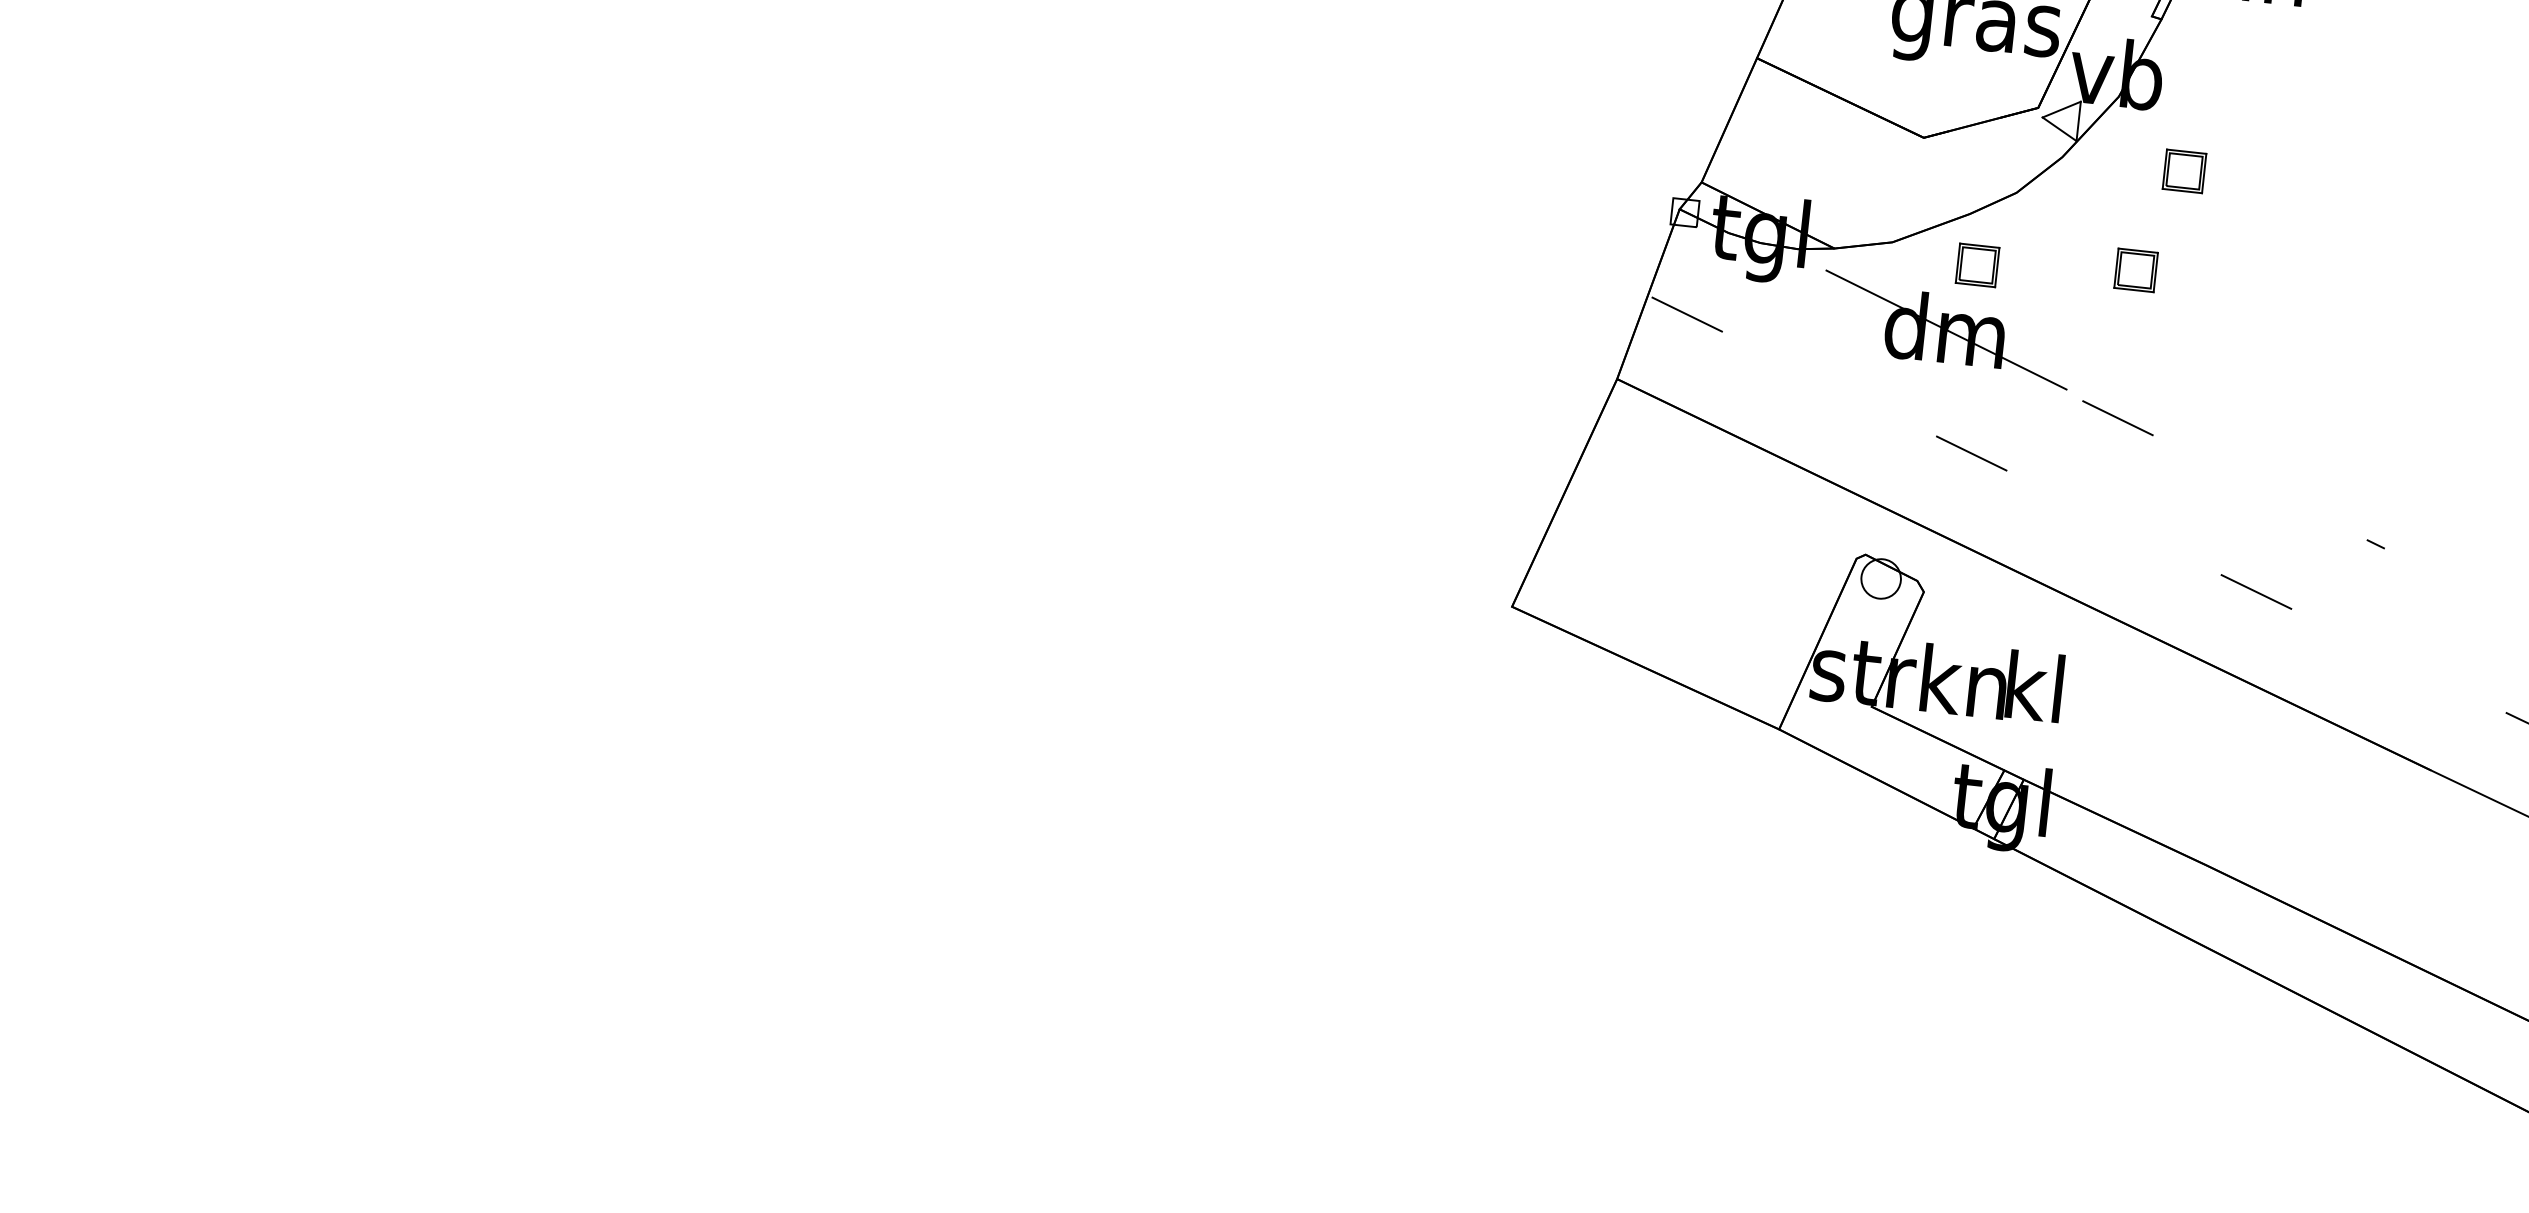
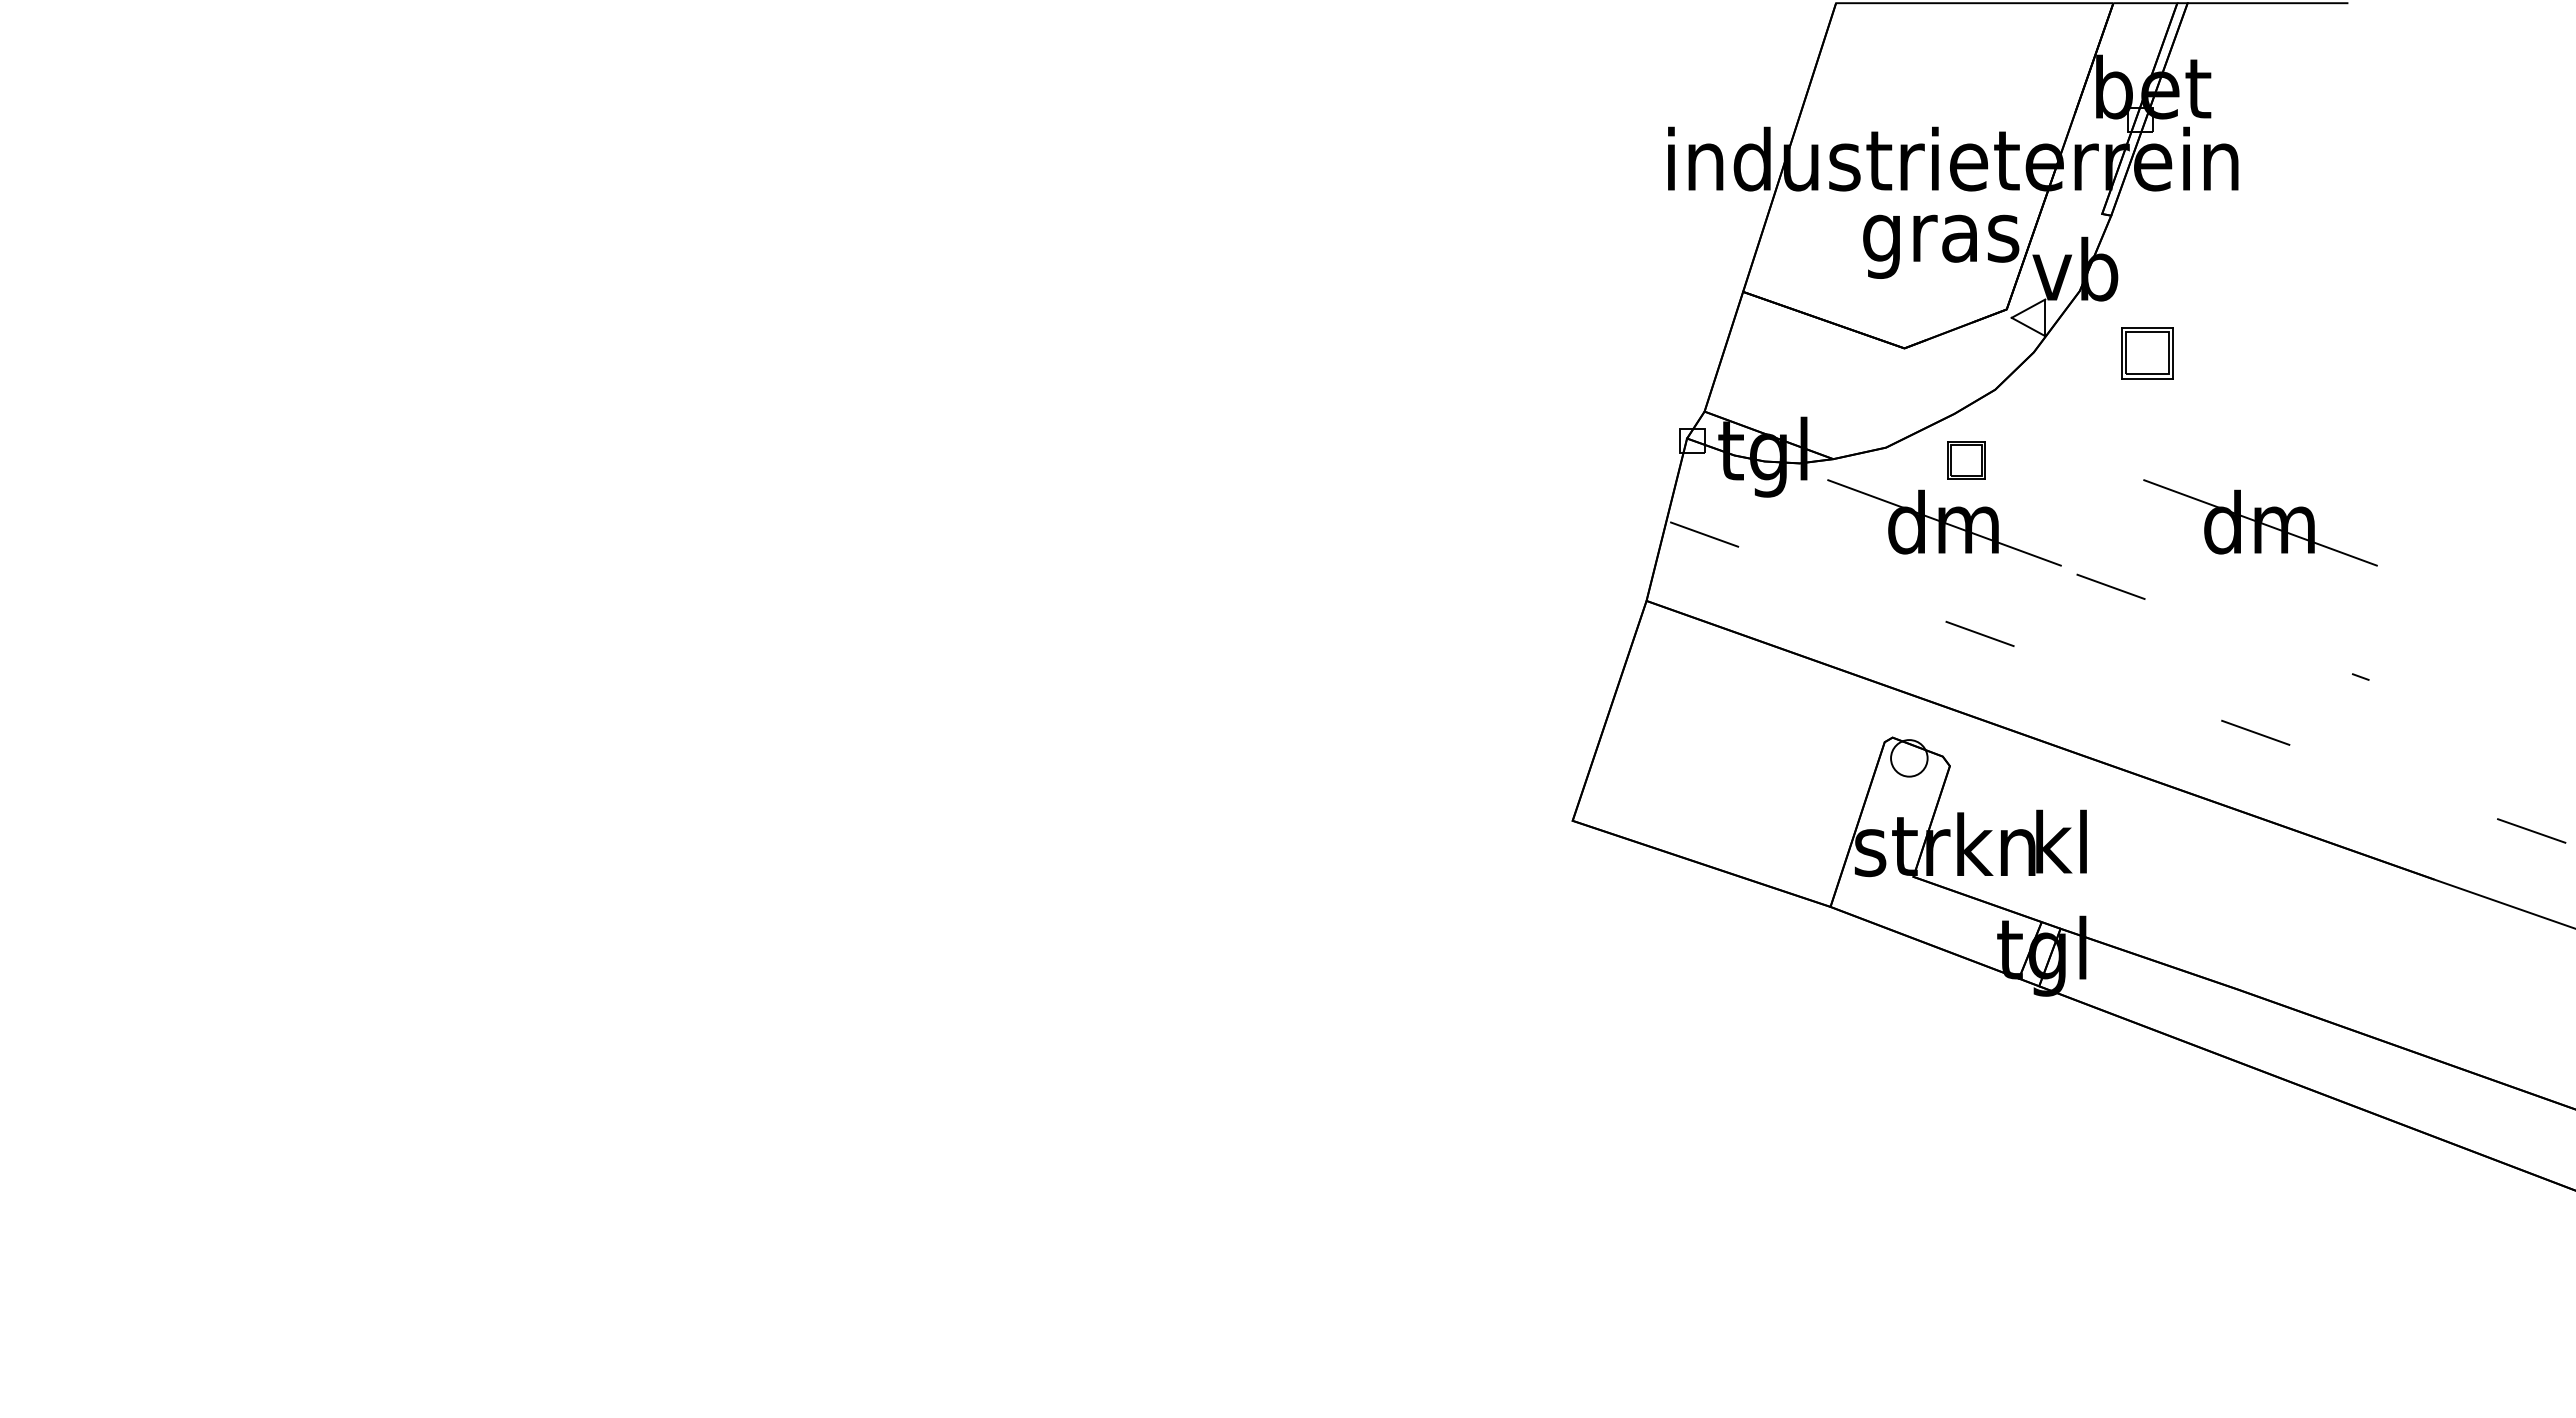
part: (2184, 171) -> (2147, 353), size x1.4
part: (2135, 269) -> (2112, 448), removed
part: (2286, 366) -> (2260, 522), added

